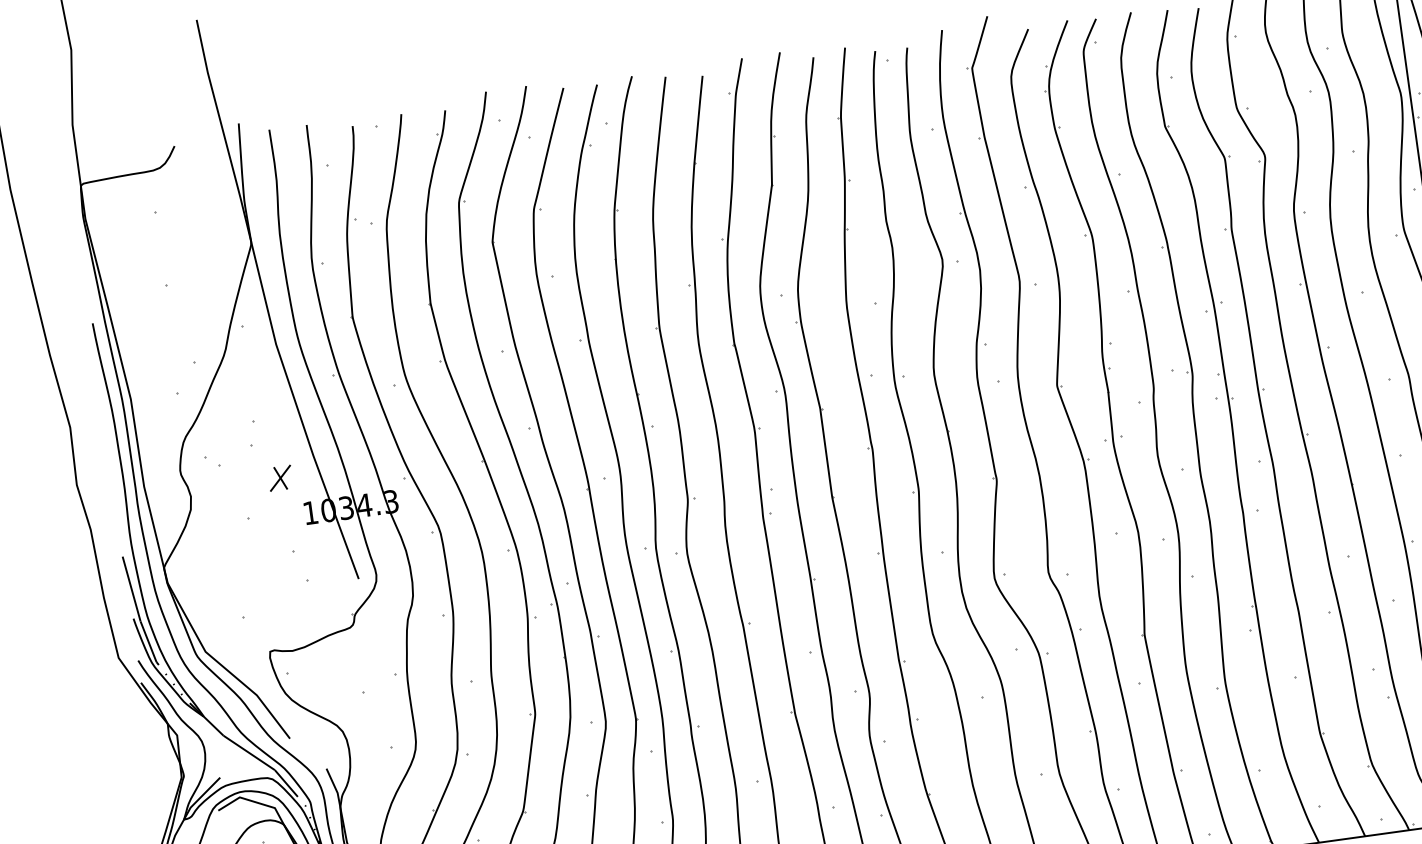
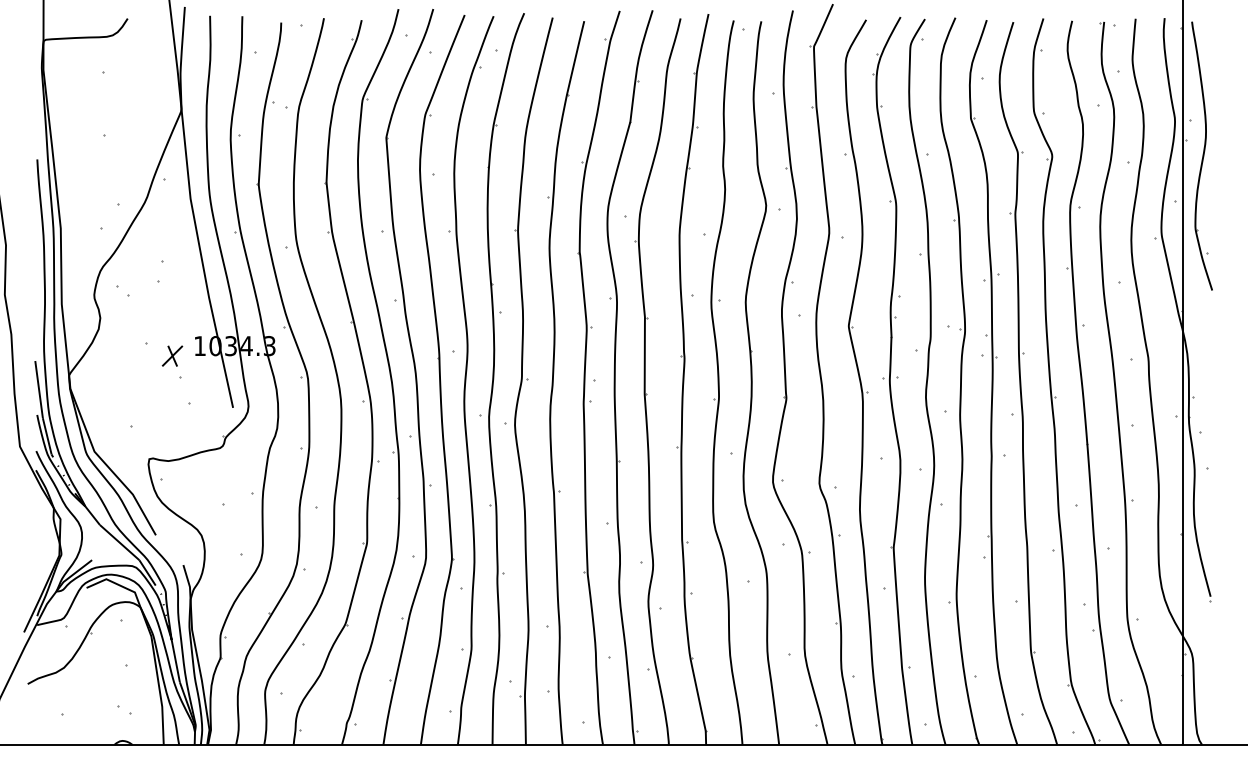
part: (280, 477) -> (172, 355), moved

